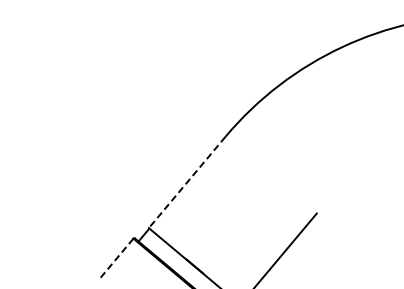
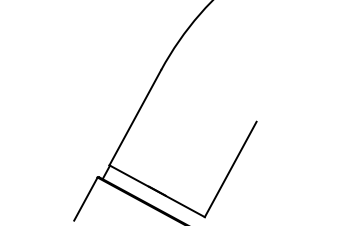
line: (187, 182) -> (135, 117), dashed -> solid
line: (116, 259) -> (86, 199), dashed -> solid

